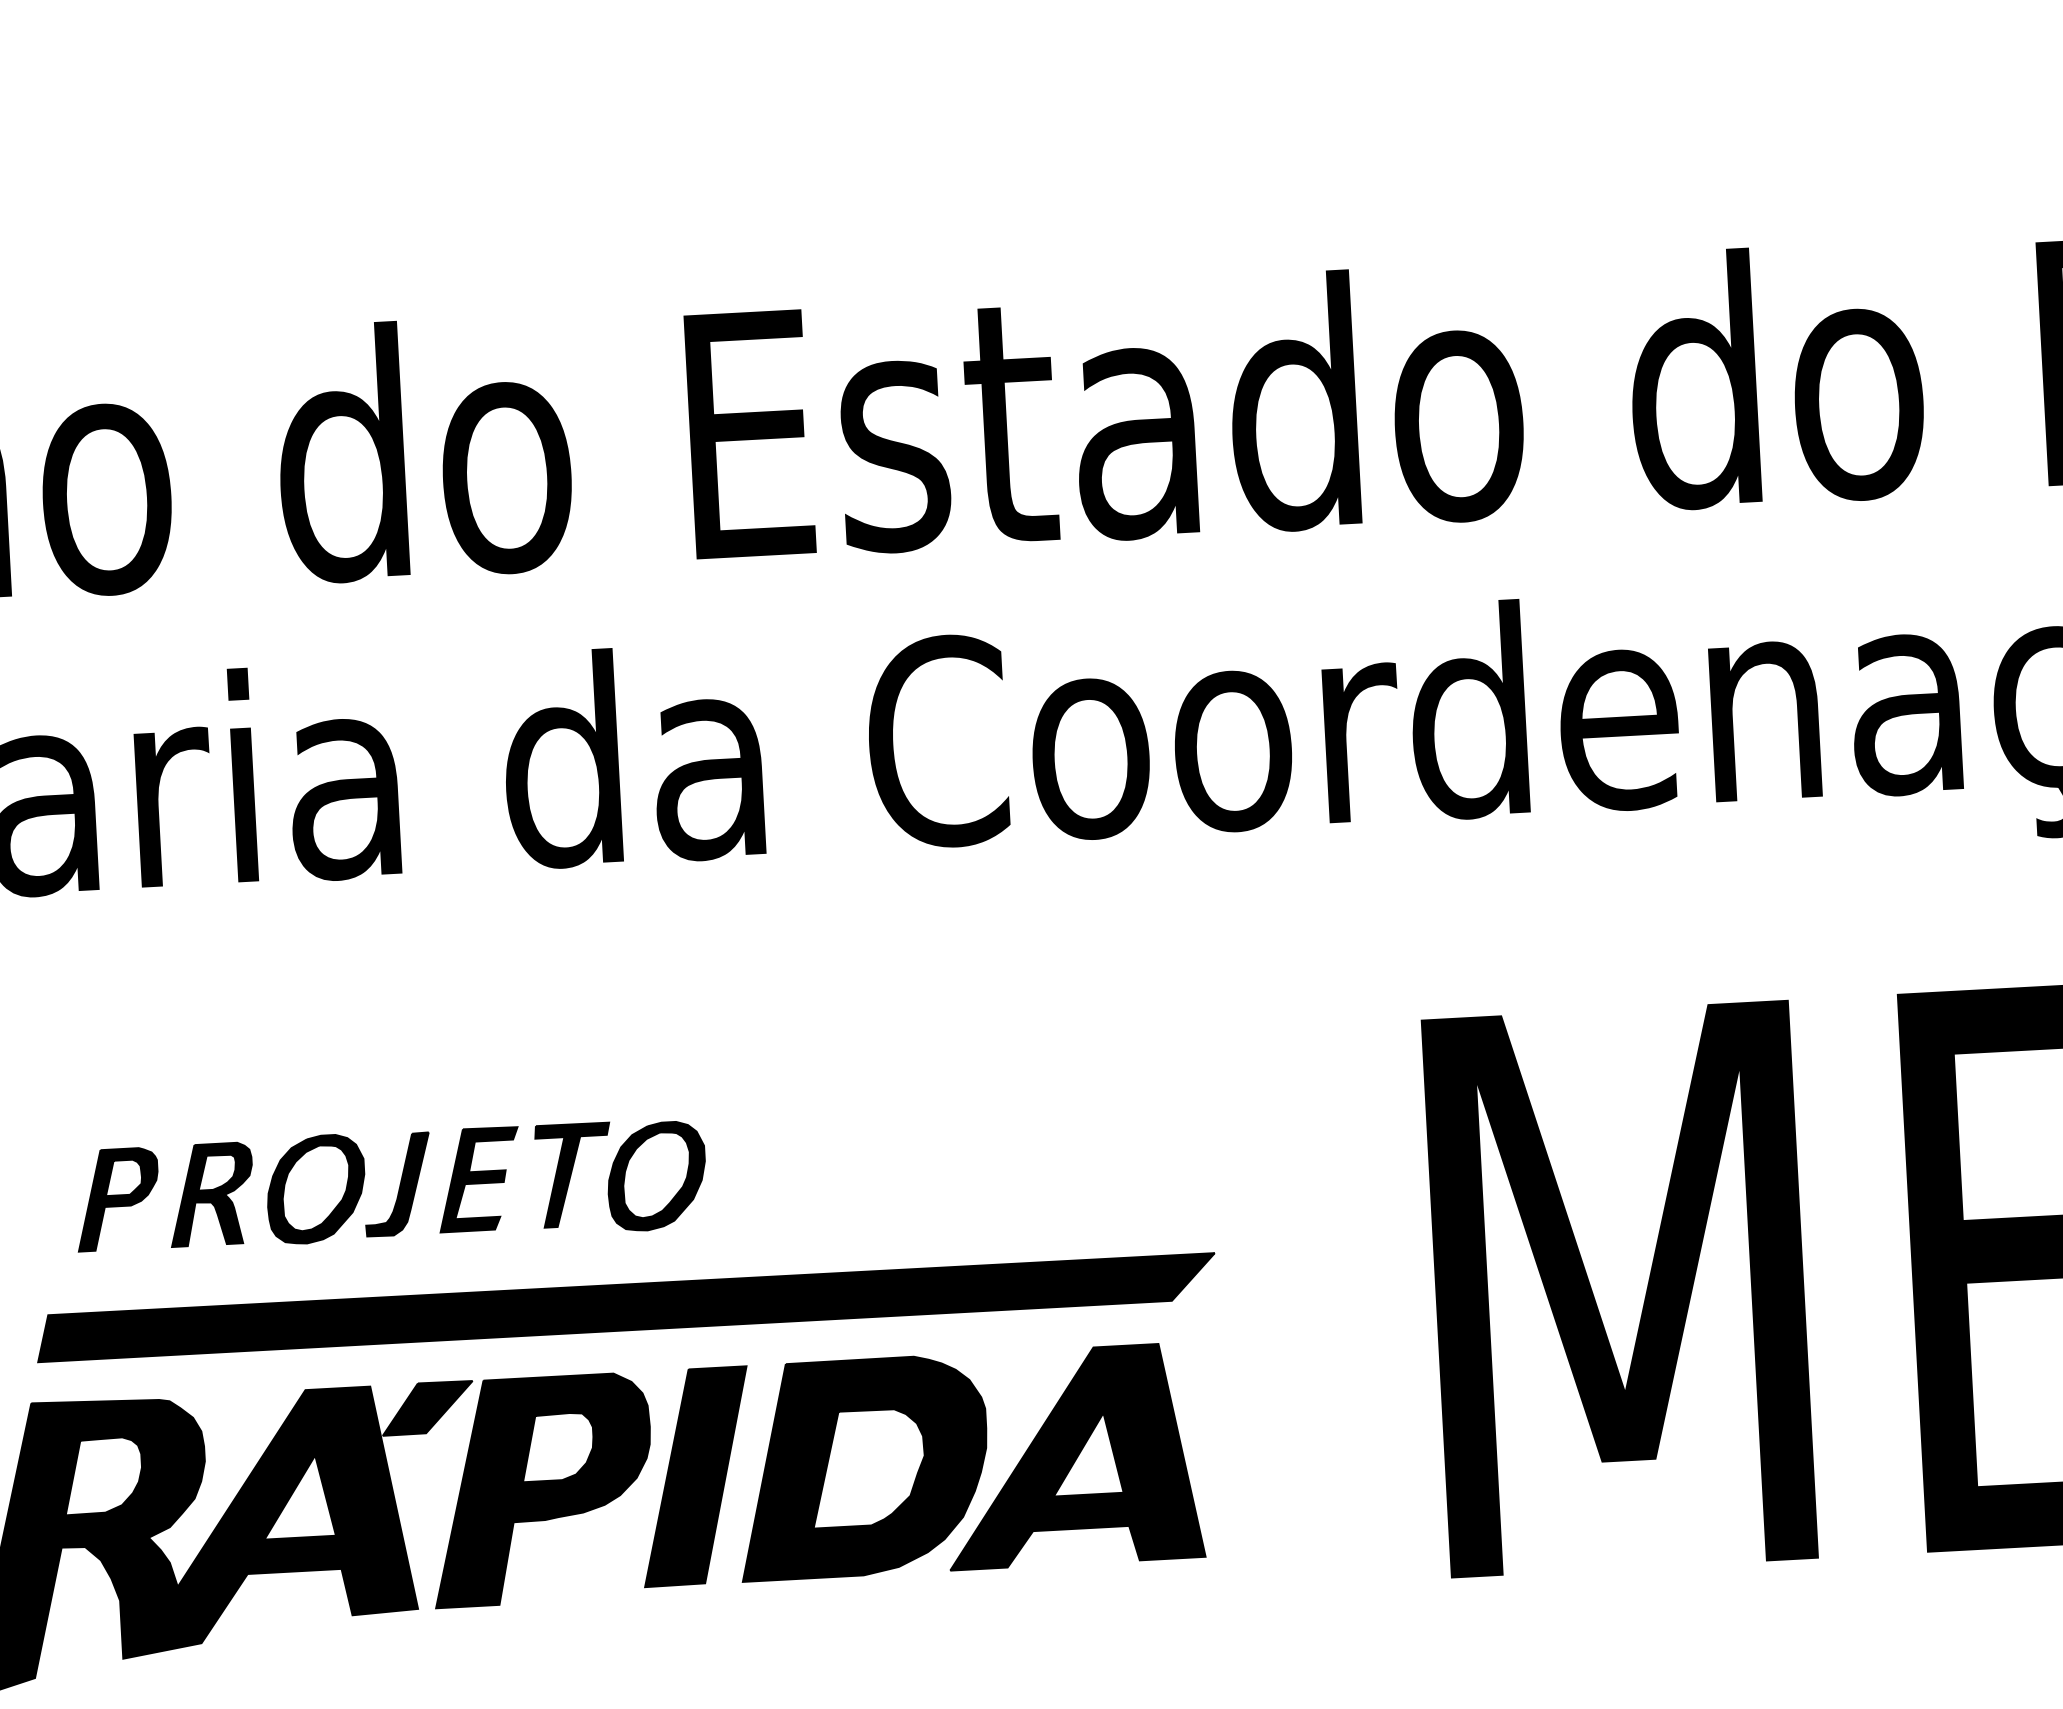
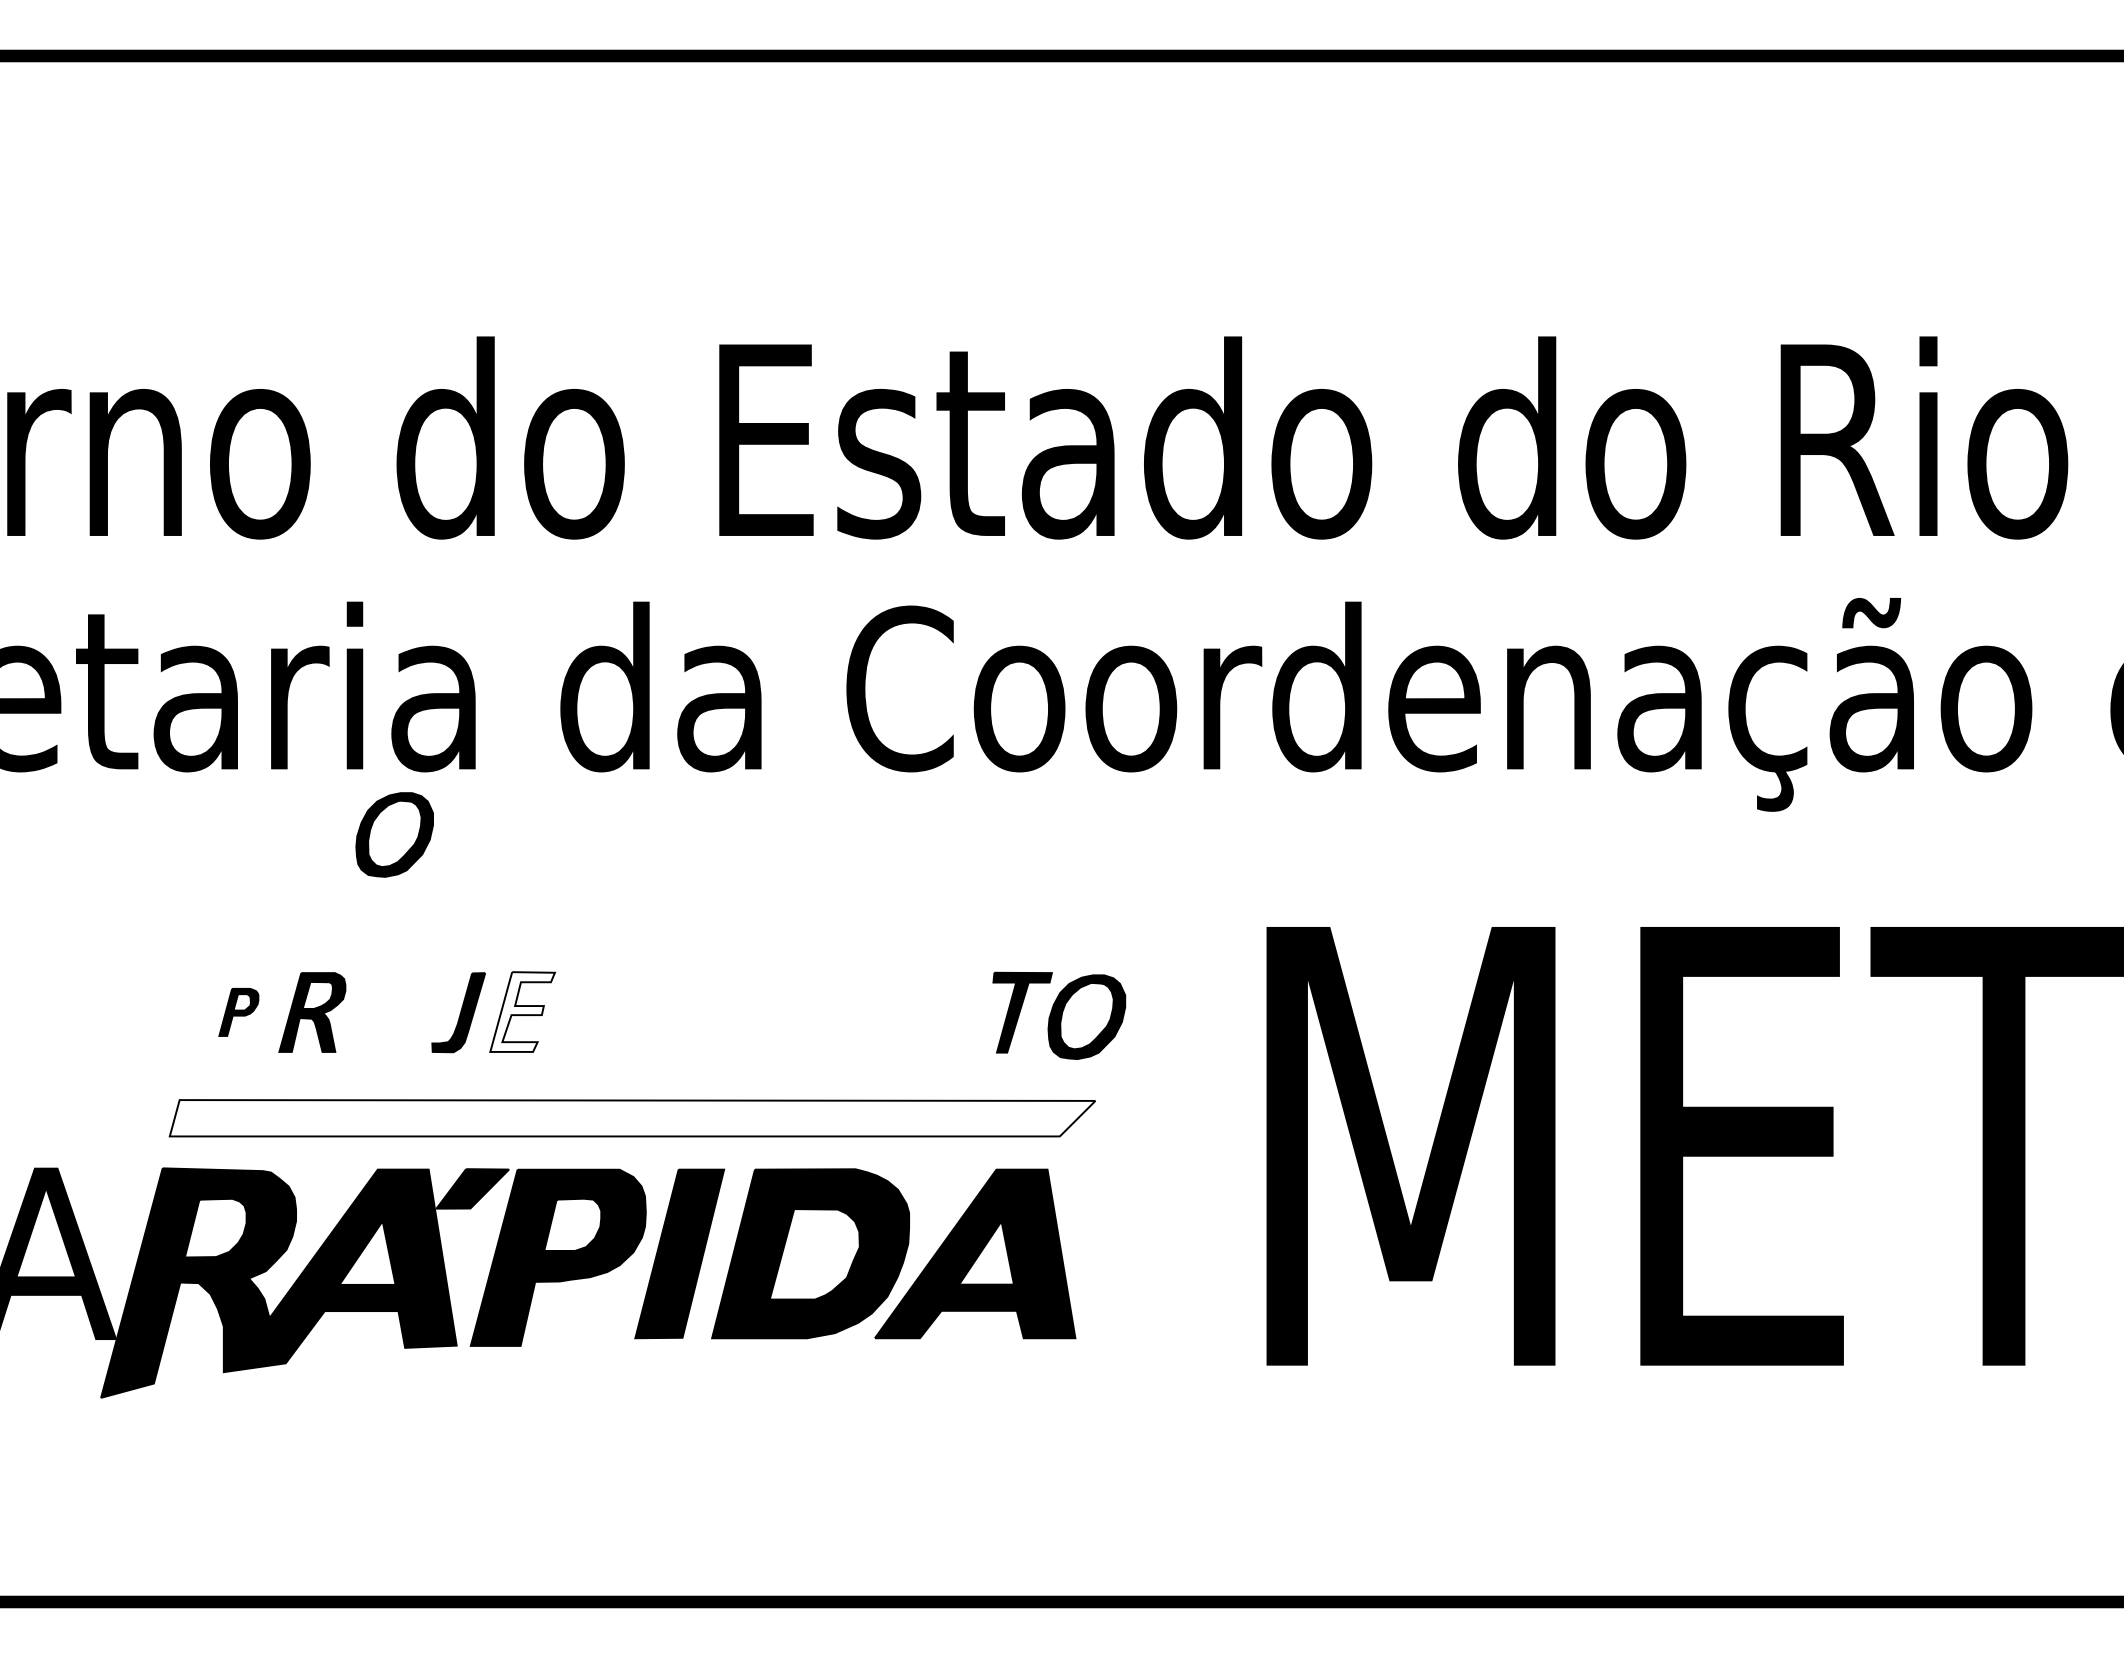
part: (621, 1176) -> (1059, 1015), moved
fill: (478, 1178) -> (522, 1011), removed
part: (315, 1188) -> (394, 834), moved
part: (117, 1199) -> (238, 1012), size x0.6
fill: (626, 1307) -> (632, 1118), removed

